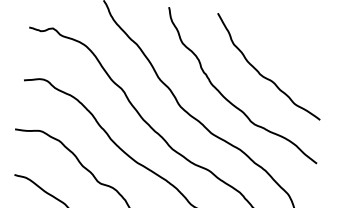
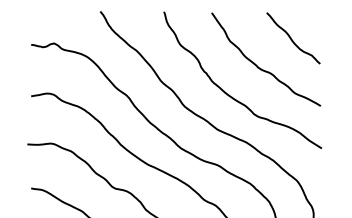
curve: (297, 48) -> (292, 39), added

